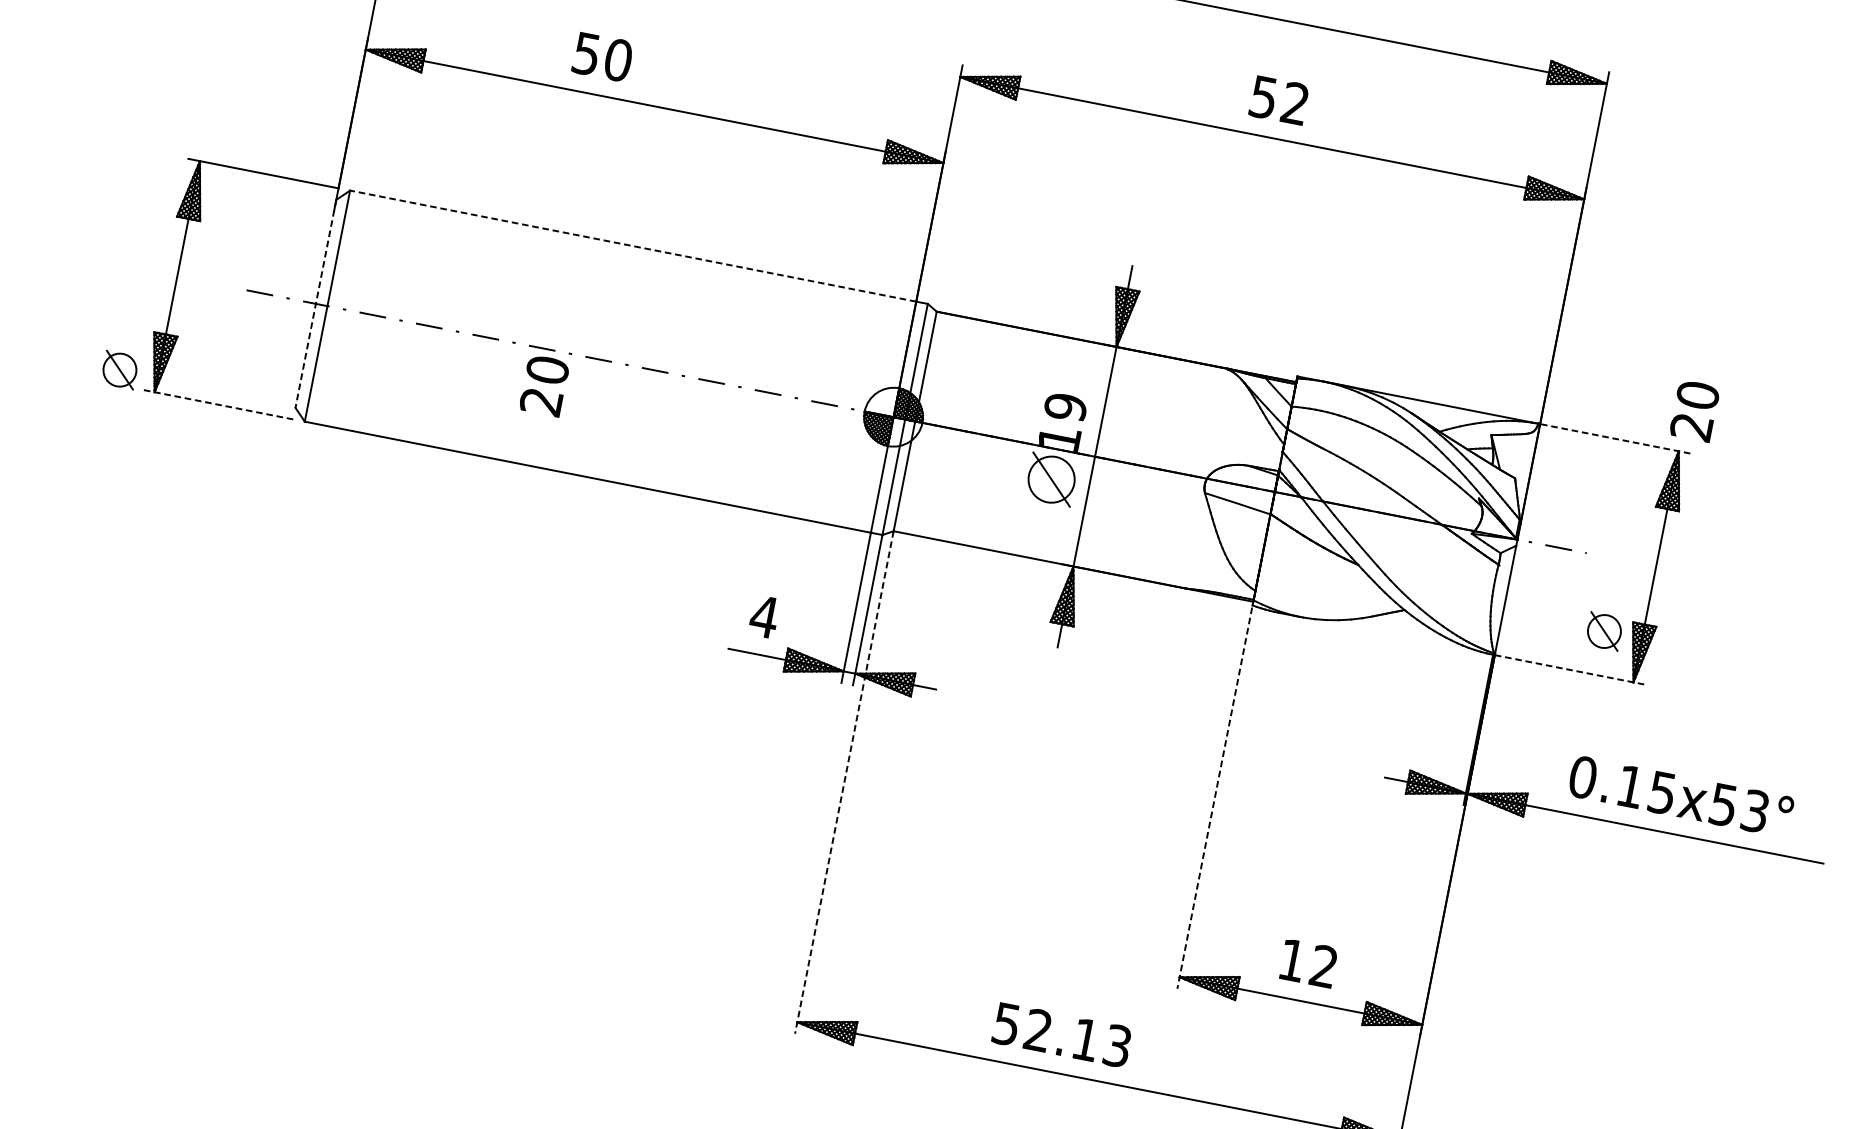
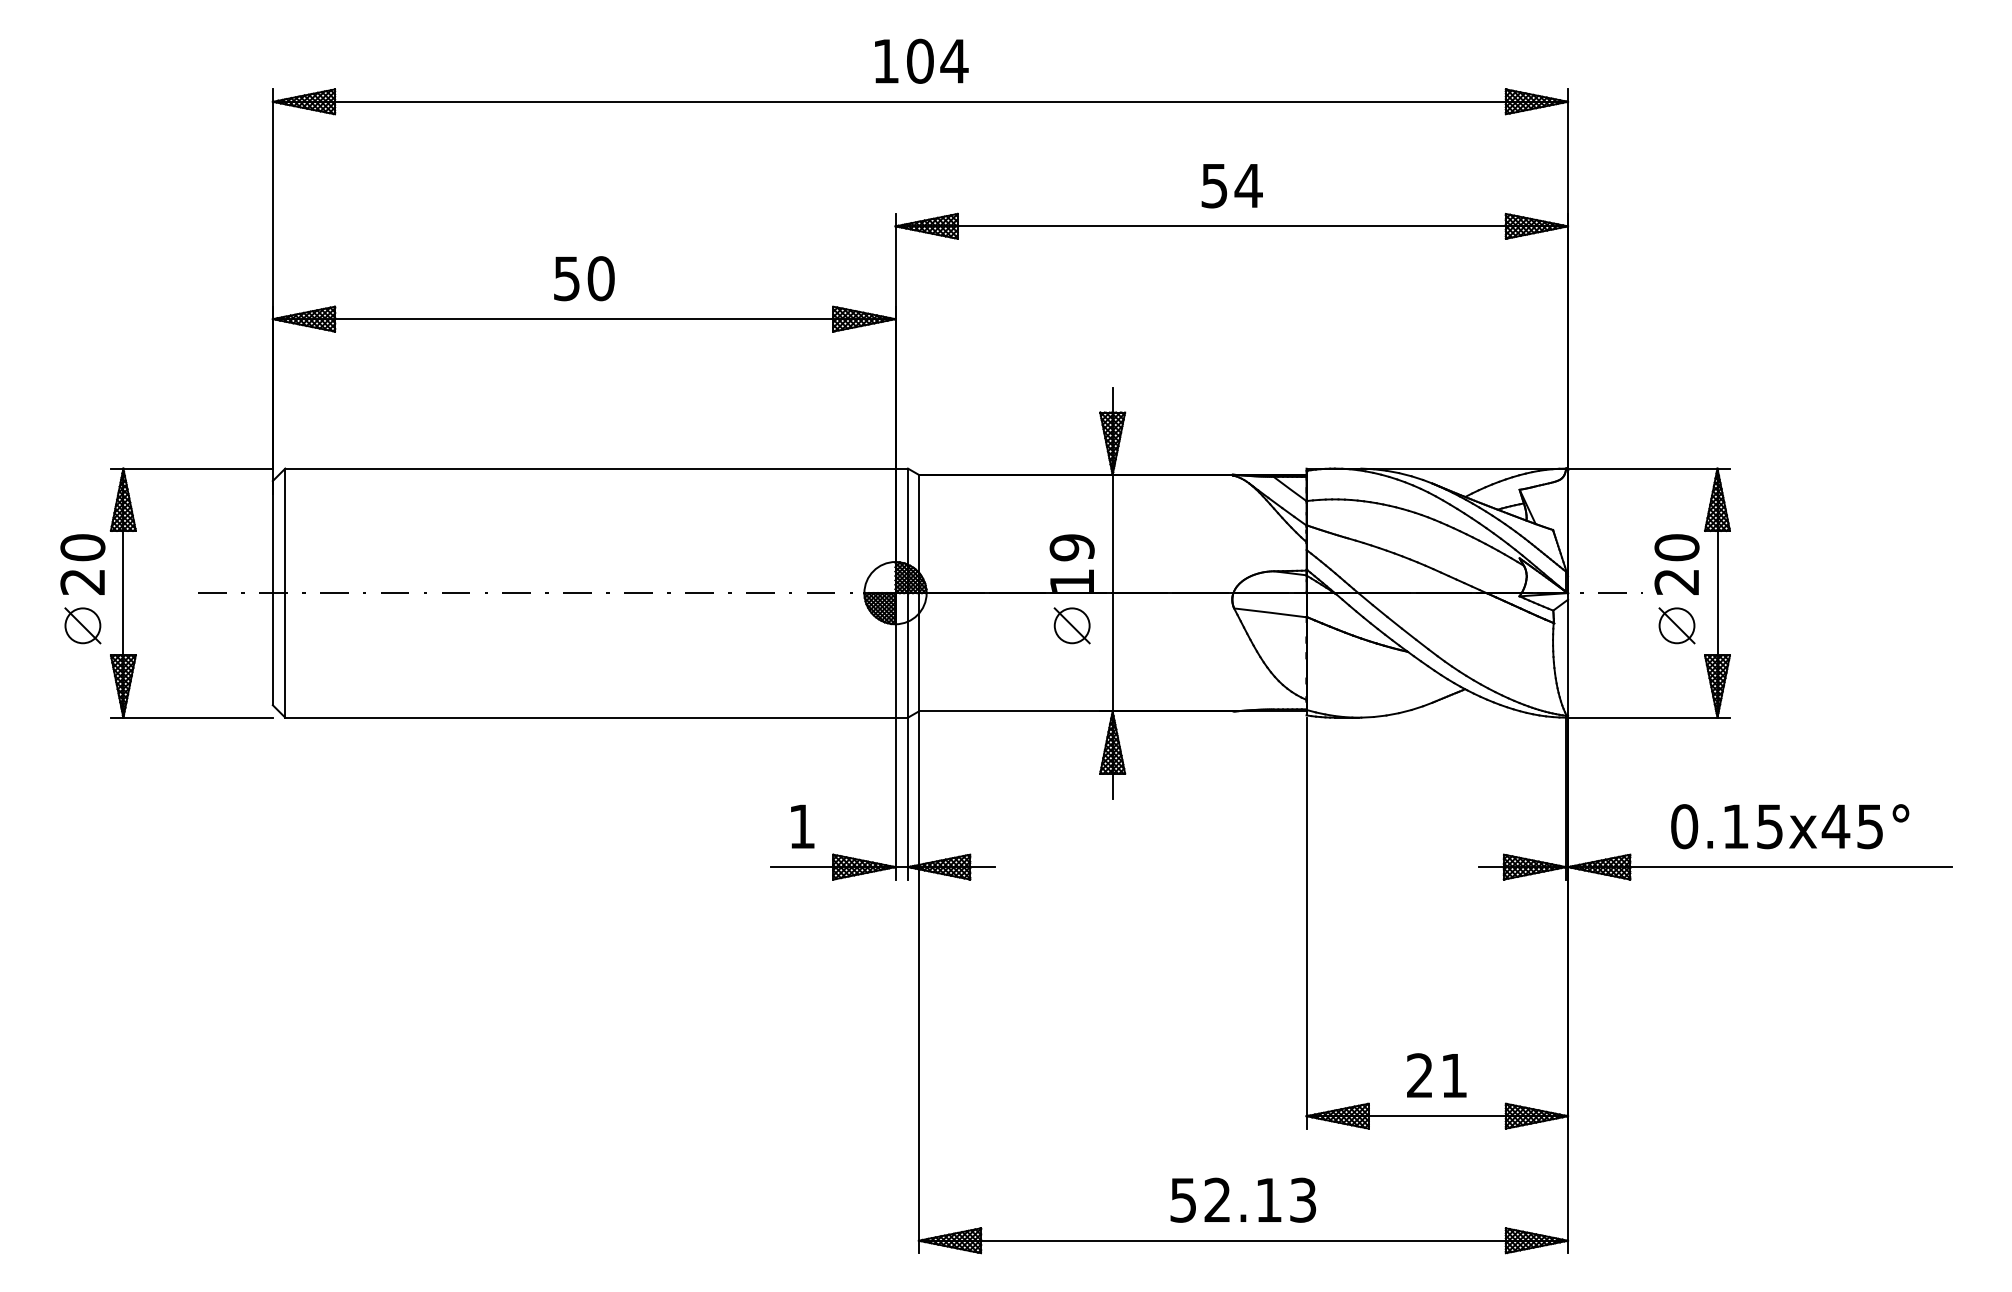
text: (602, 57) -> (584, 278), moved
text: (1295, 103) -> (1248, 185), 52 -> 54
line: (632, 245) -> (589, 468), dashed -> solid
line: (315, 304) -> (272, 593), dashed -> solid
part: (119, 369) -> (82, 625), moved
text: (544, 385) -> (82, 564), moved
line: (217, 404) -> (191, 717), dashed -> solid
text: (1694, 410) -> (1676, 564), moved
line: (1615, 438) -> (1649, 468), dashed -> solid
part: (1050, 479) -> (1071, 625), size x0.71
text: (763, 616) -> (801, 826), 4 -> 1
part: (1604, 631) -> (1676, 625), moved
line: (1570, 669) -> (1649, 717), dashed -> solid
line: (844, 782) -> (918, 982), dashed -> solid
line: (1214, 798) -> (1306, 923), dashed -> solid
text: (1738, 807) -> (1852, 826), 0.15x53° -> 0.15x45°
text: (1307, 963) -> (1436, 1075), 12 -> 21
text: (1062, 1034) -> (1243, 1199), moved

